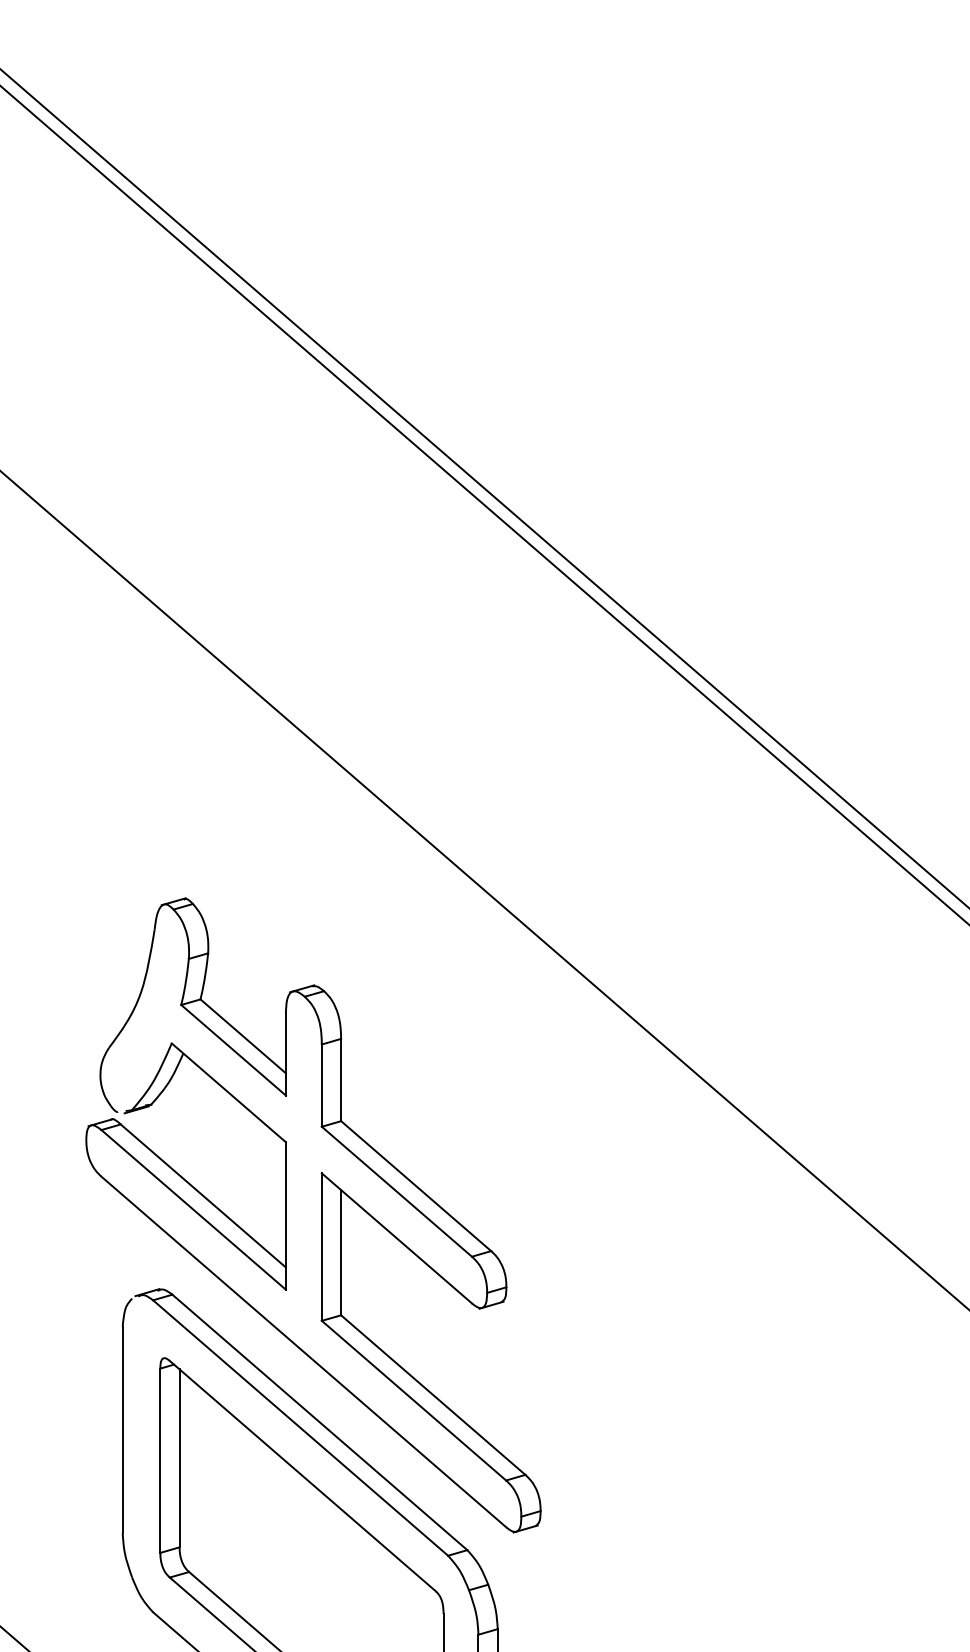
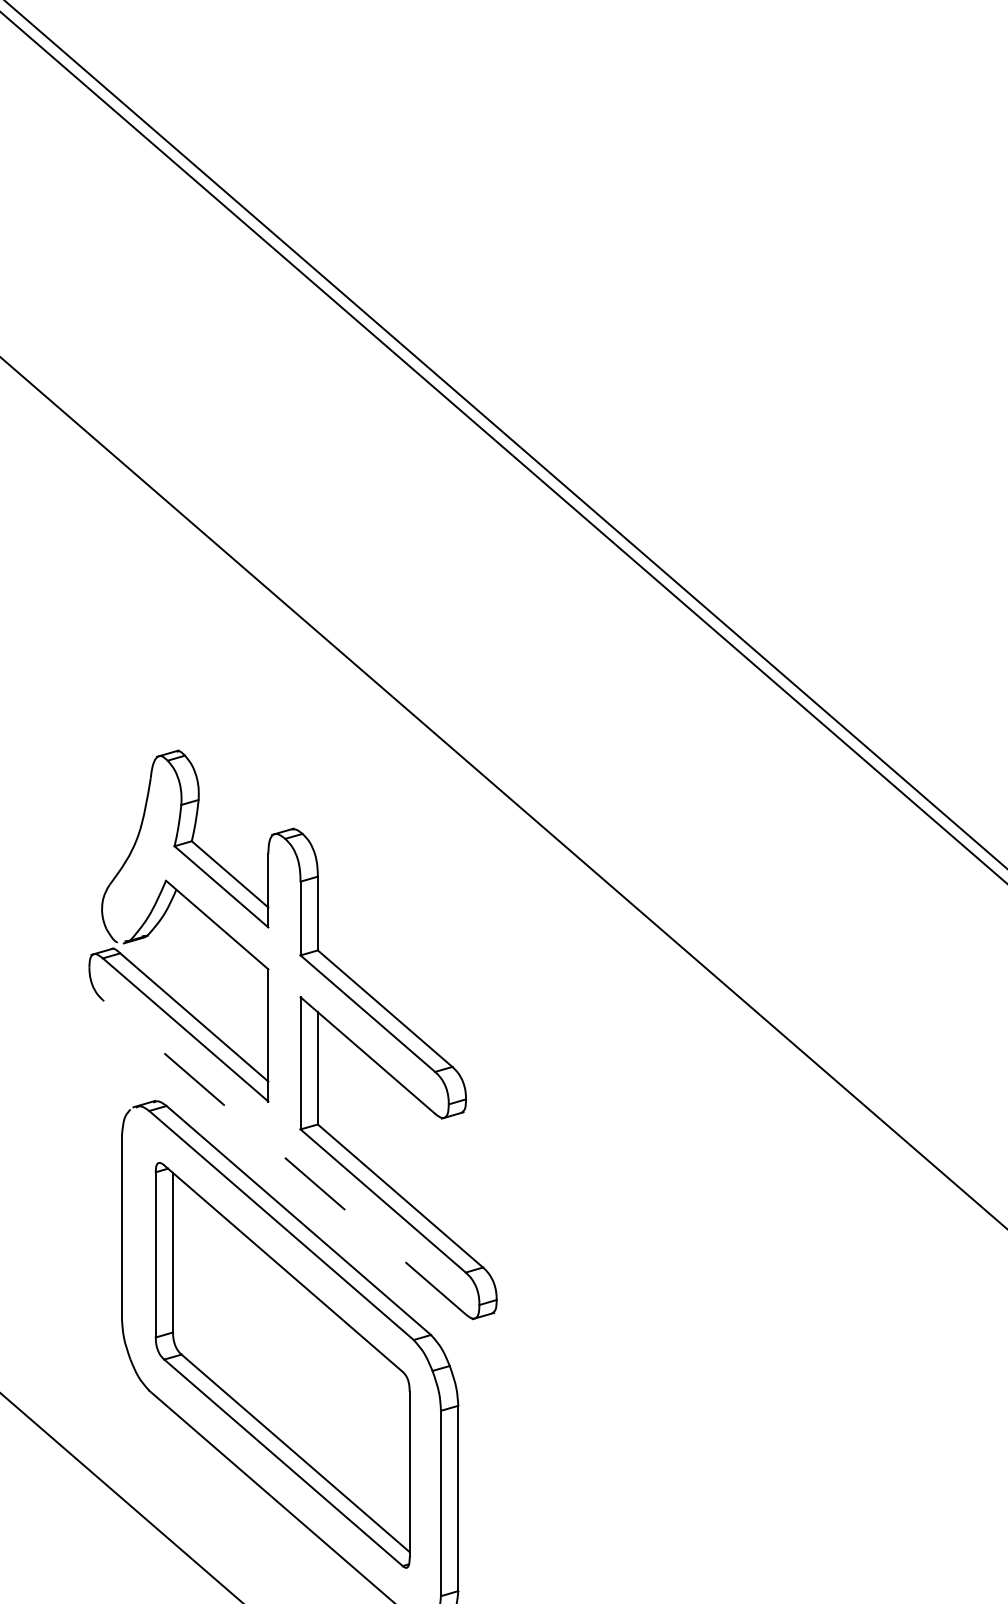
line: (303, 1351) -> (284, 1156), solid -> dashed

